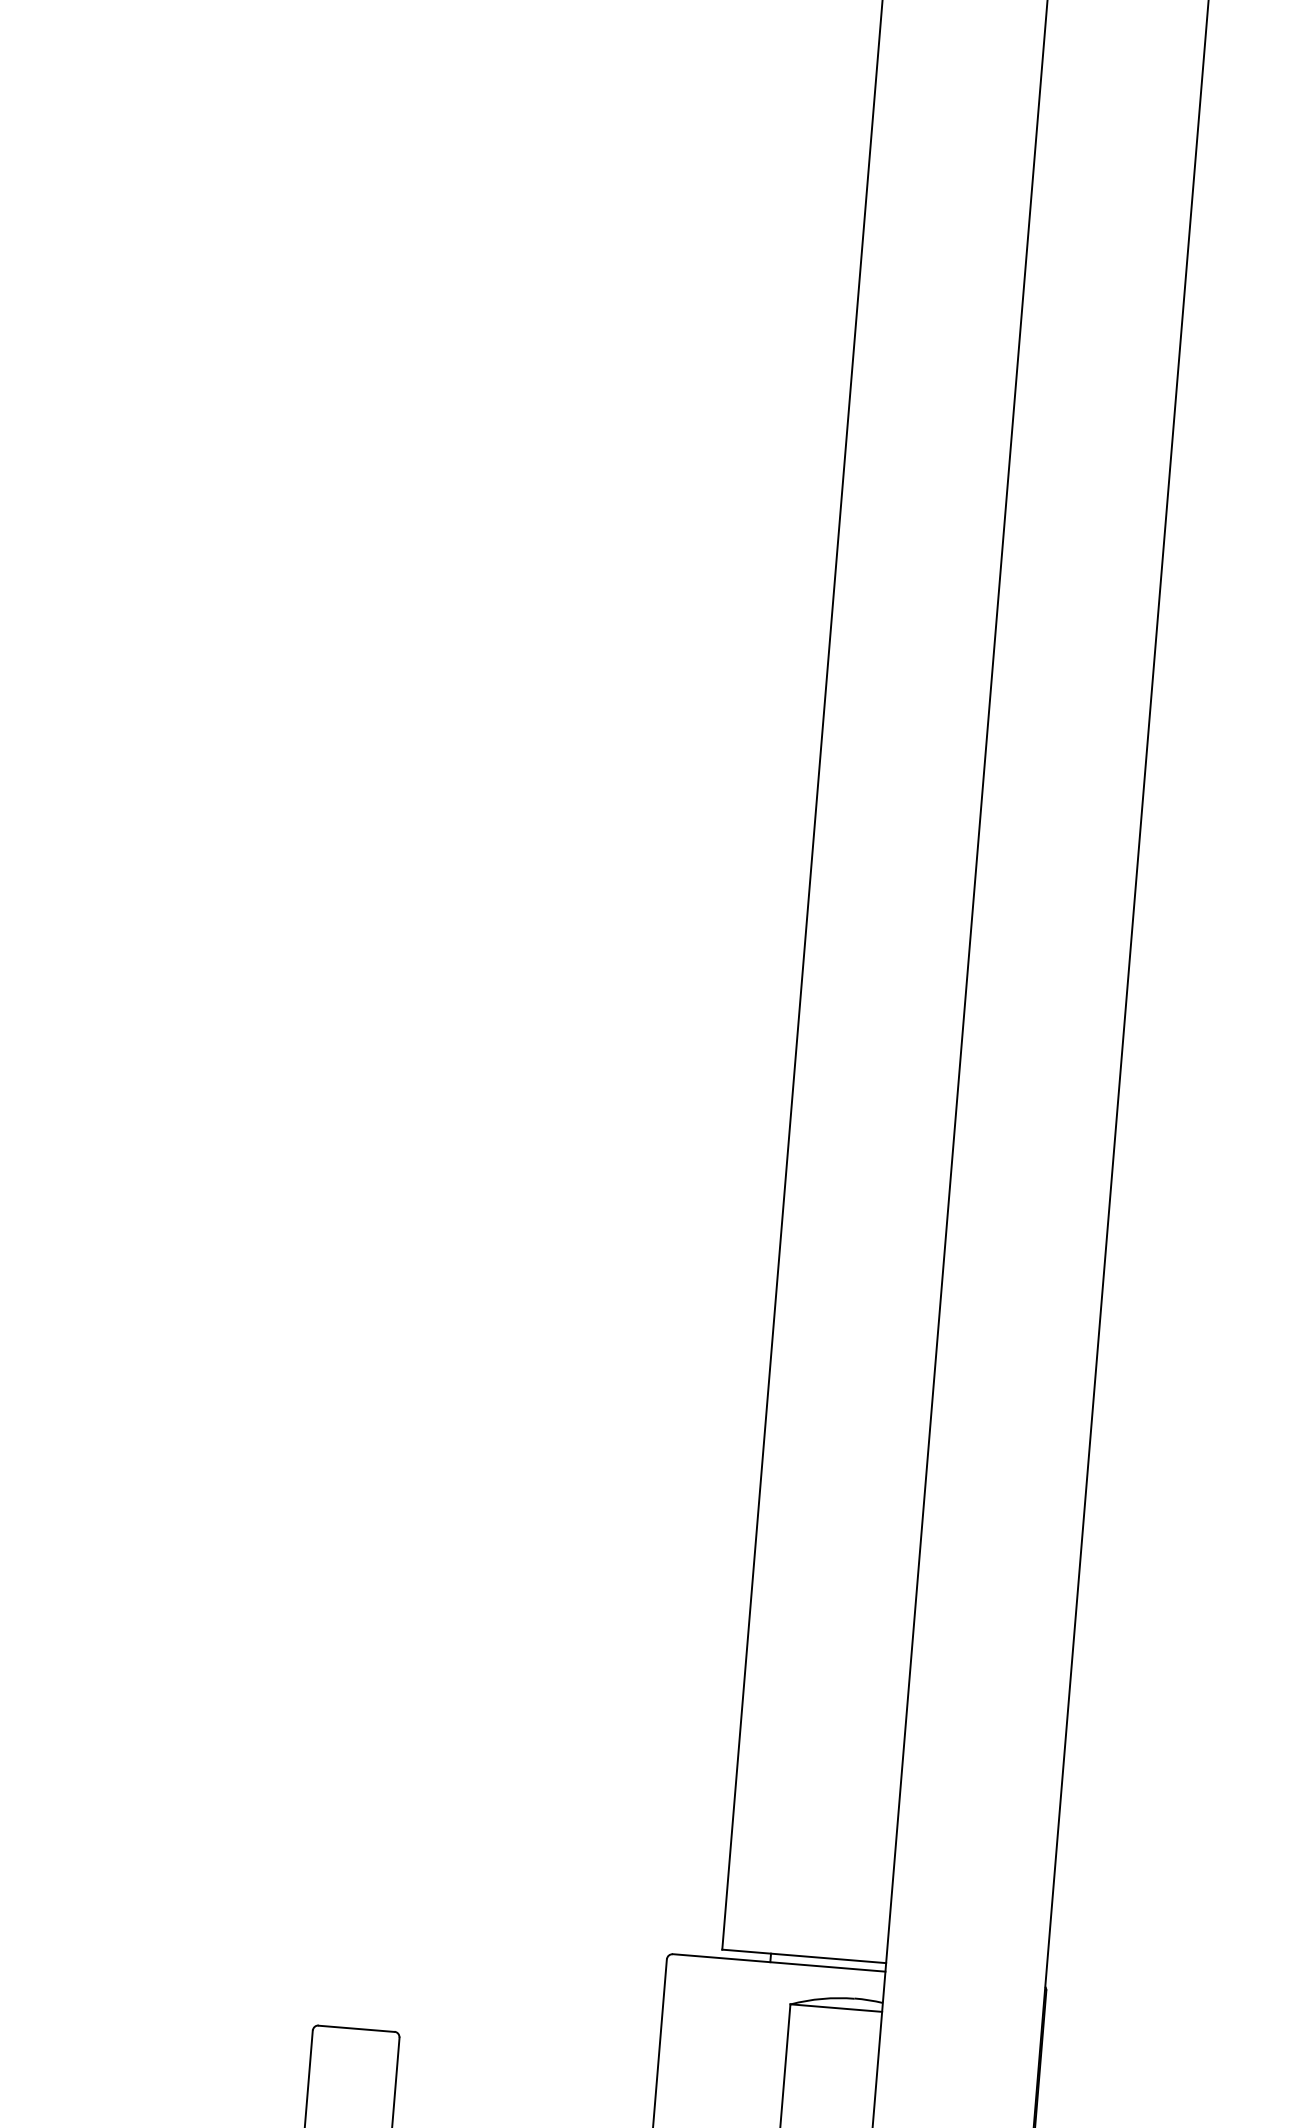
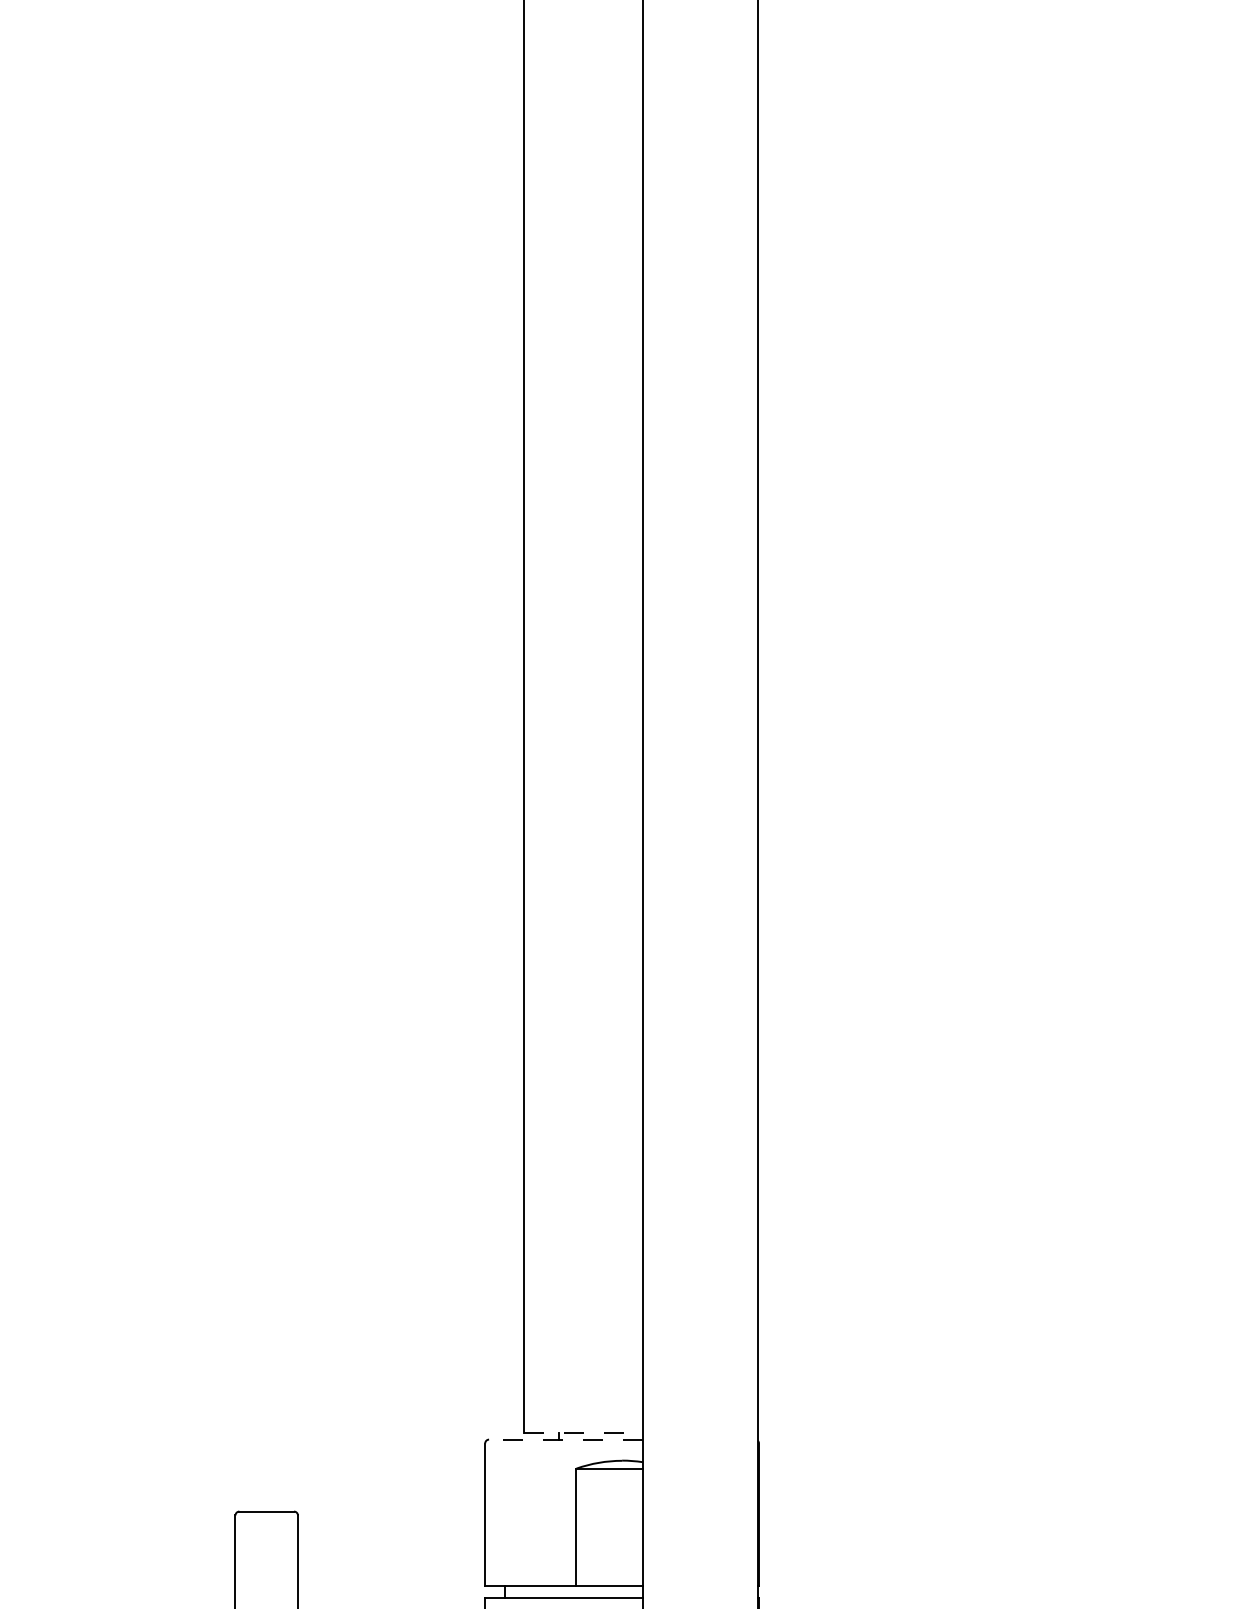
line: (804, 1956) -> (583, 1433), solid -> dashed
line: (778, 1962) -> (565, 1439), solid -> dashed

